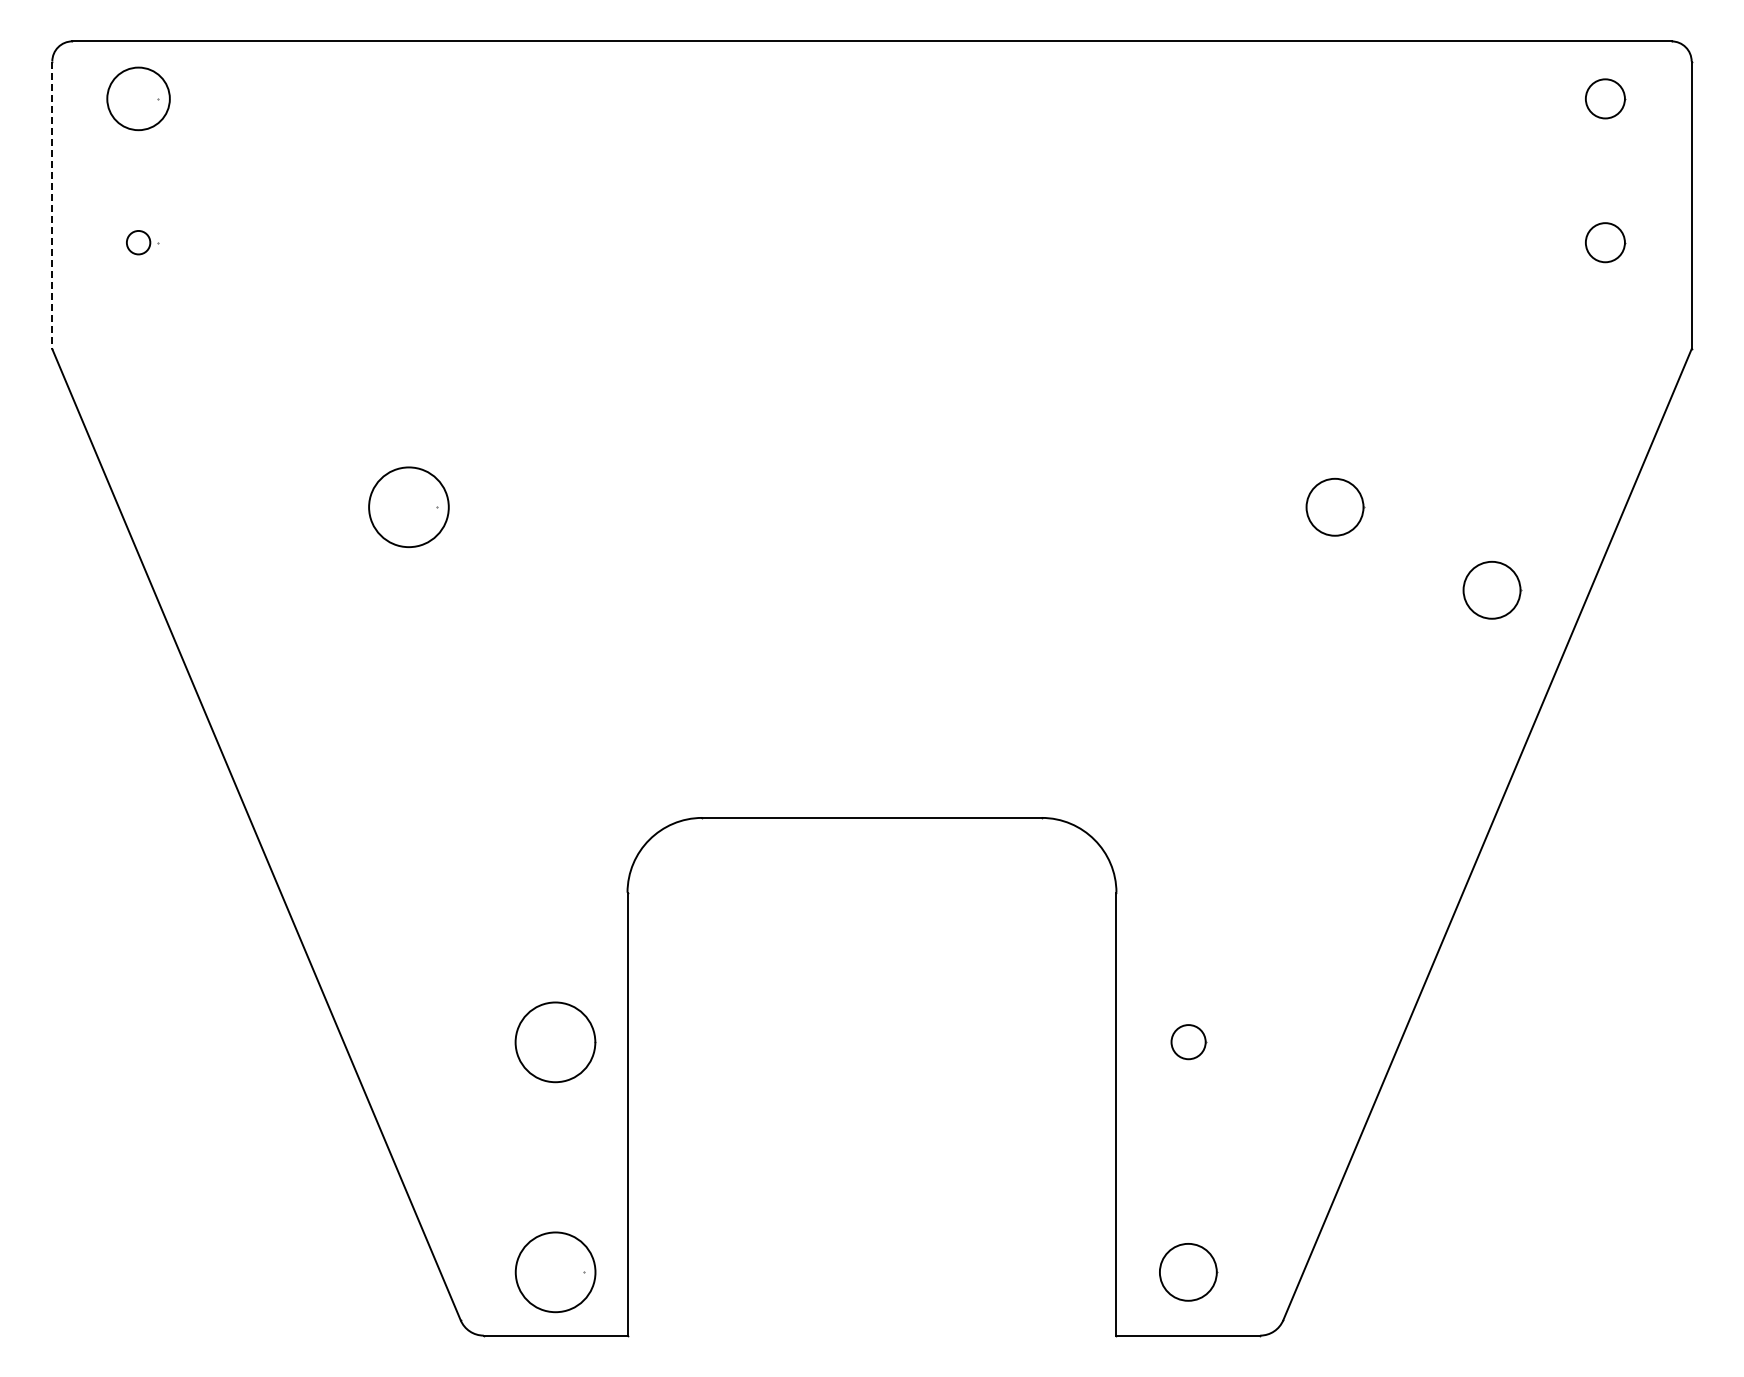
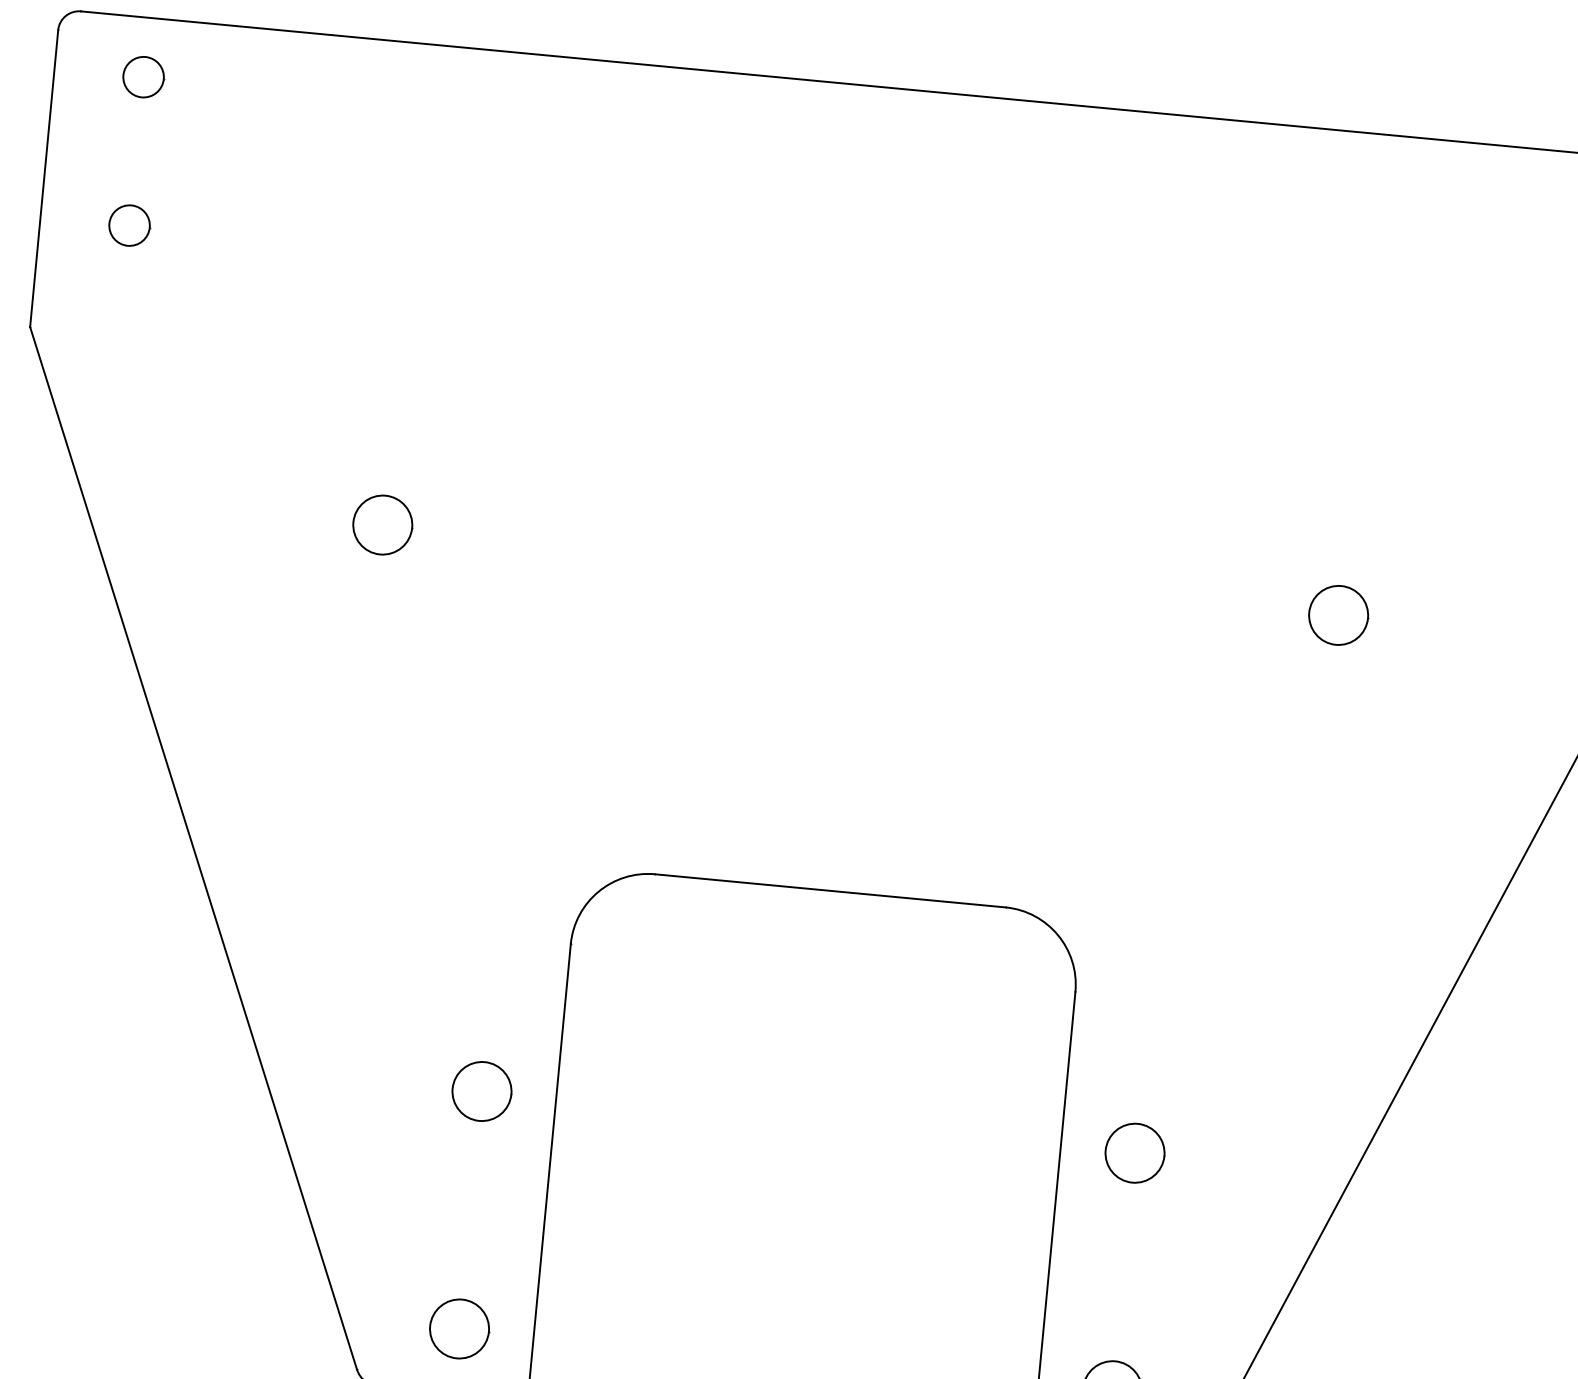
circle: (138, 98) -> (143, 76), size x0.62
line: (52, 205) -> (44, 178), dashed -> solid
circle: (138, 242) -> (129, 225), size x1.67
circle: (408, 506) -> (382, 524), size x0.71
part: (1492, 589) -> (1493, 715), removed
part: (555, 1041) -> (481, 1090), size x0.71
part: (1188, 1041) -> (1135, 1152), size x1.67
circle: (555, 1271) -> (459, 1328), size x0.71

